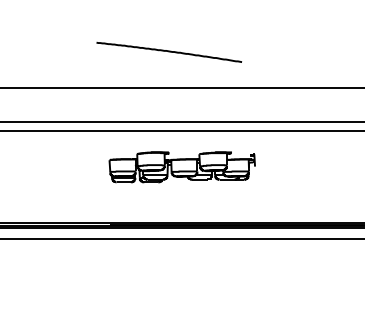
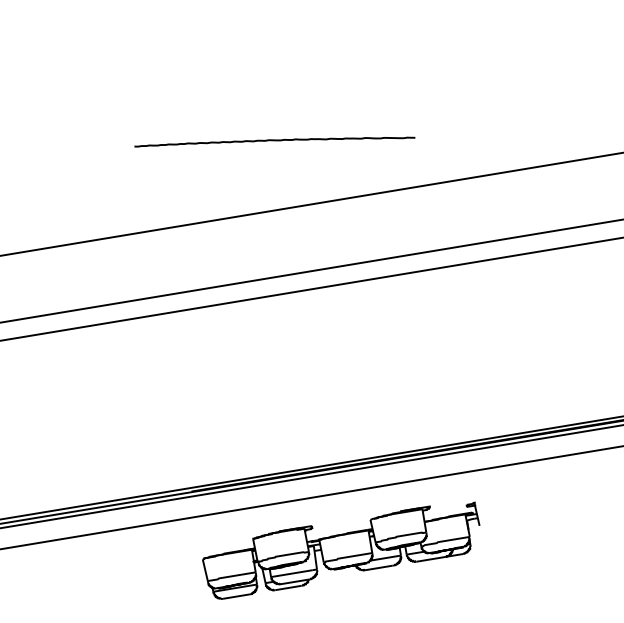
curve: (169, 52) -> (275, 142), moved
part: (181, 167) -> (340, 550), moved

